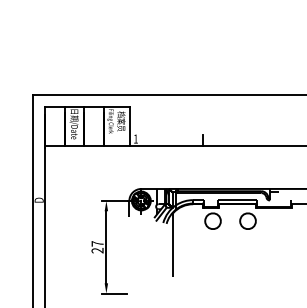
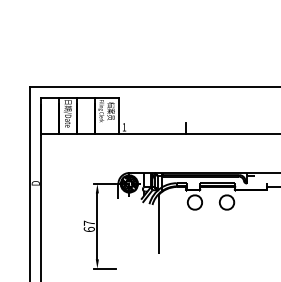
text: (97, 250) -> (89, 229), 27 -> 67

